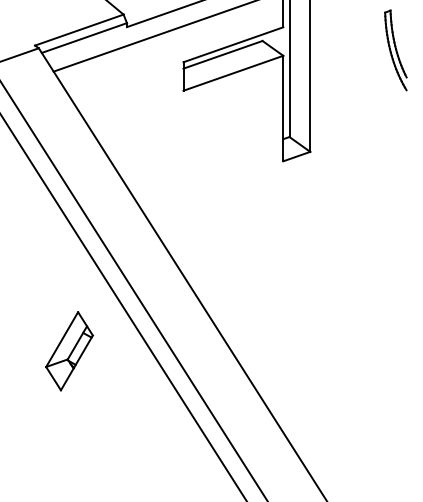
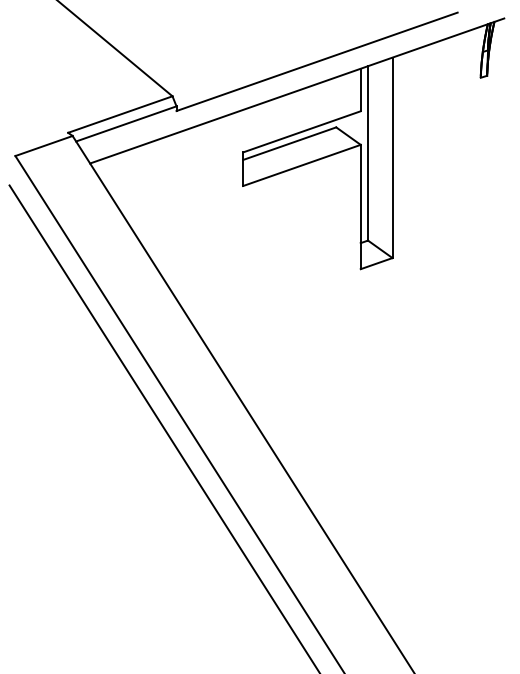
part: (395, 50) -> (493, 138), removed
part: (69, 350) -> (108, 492), removed

